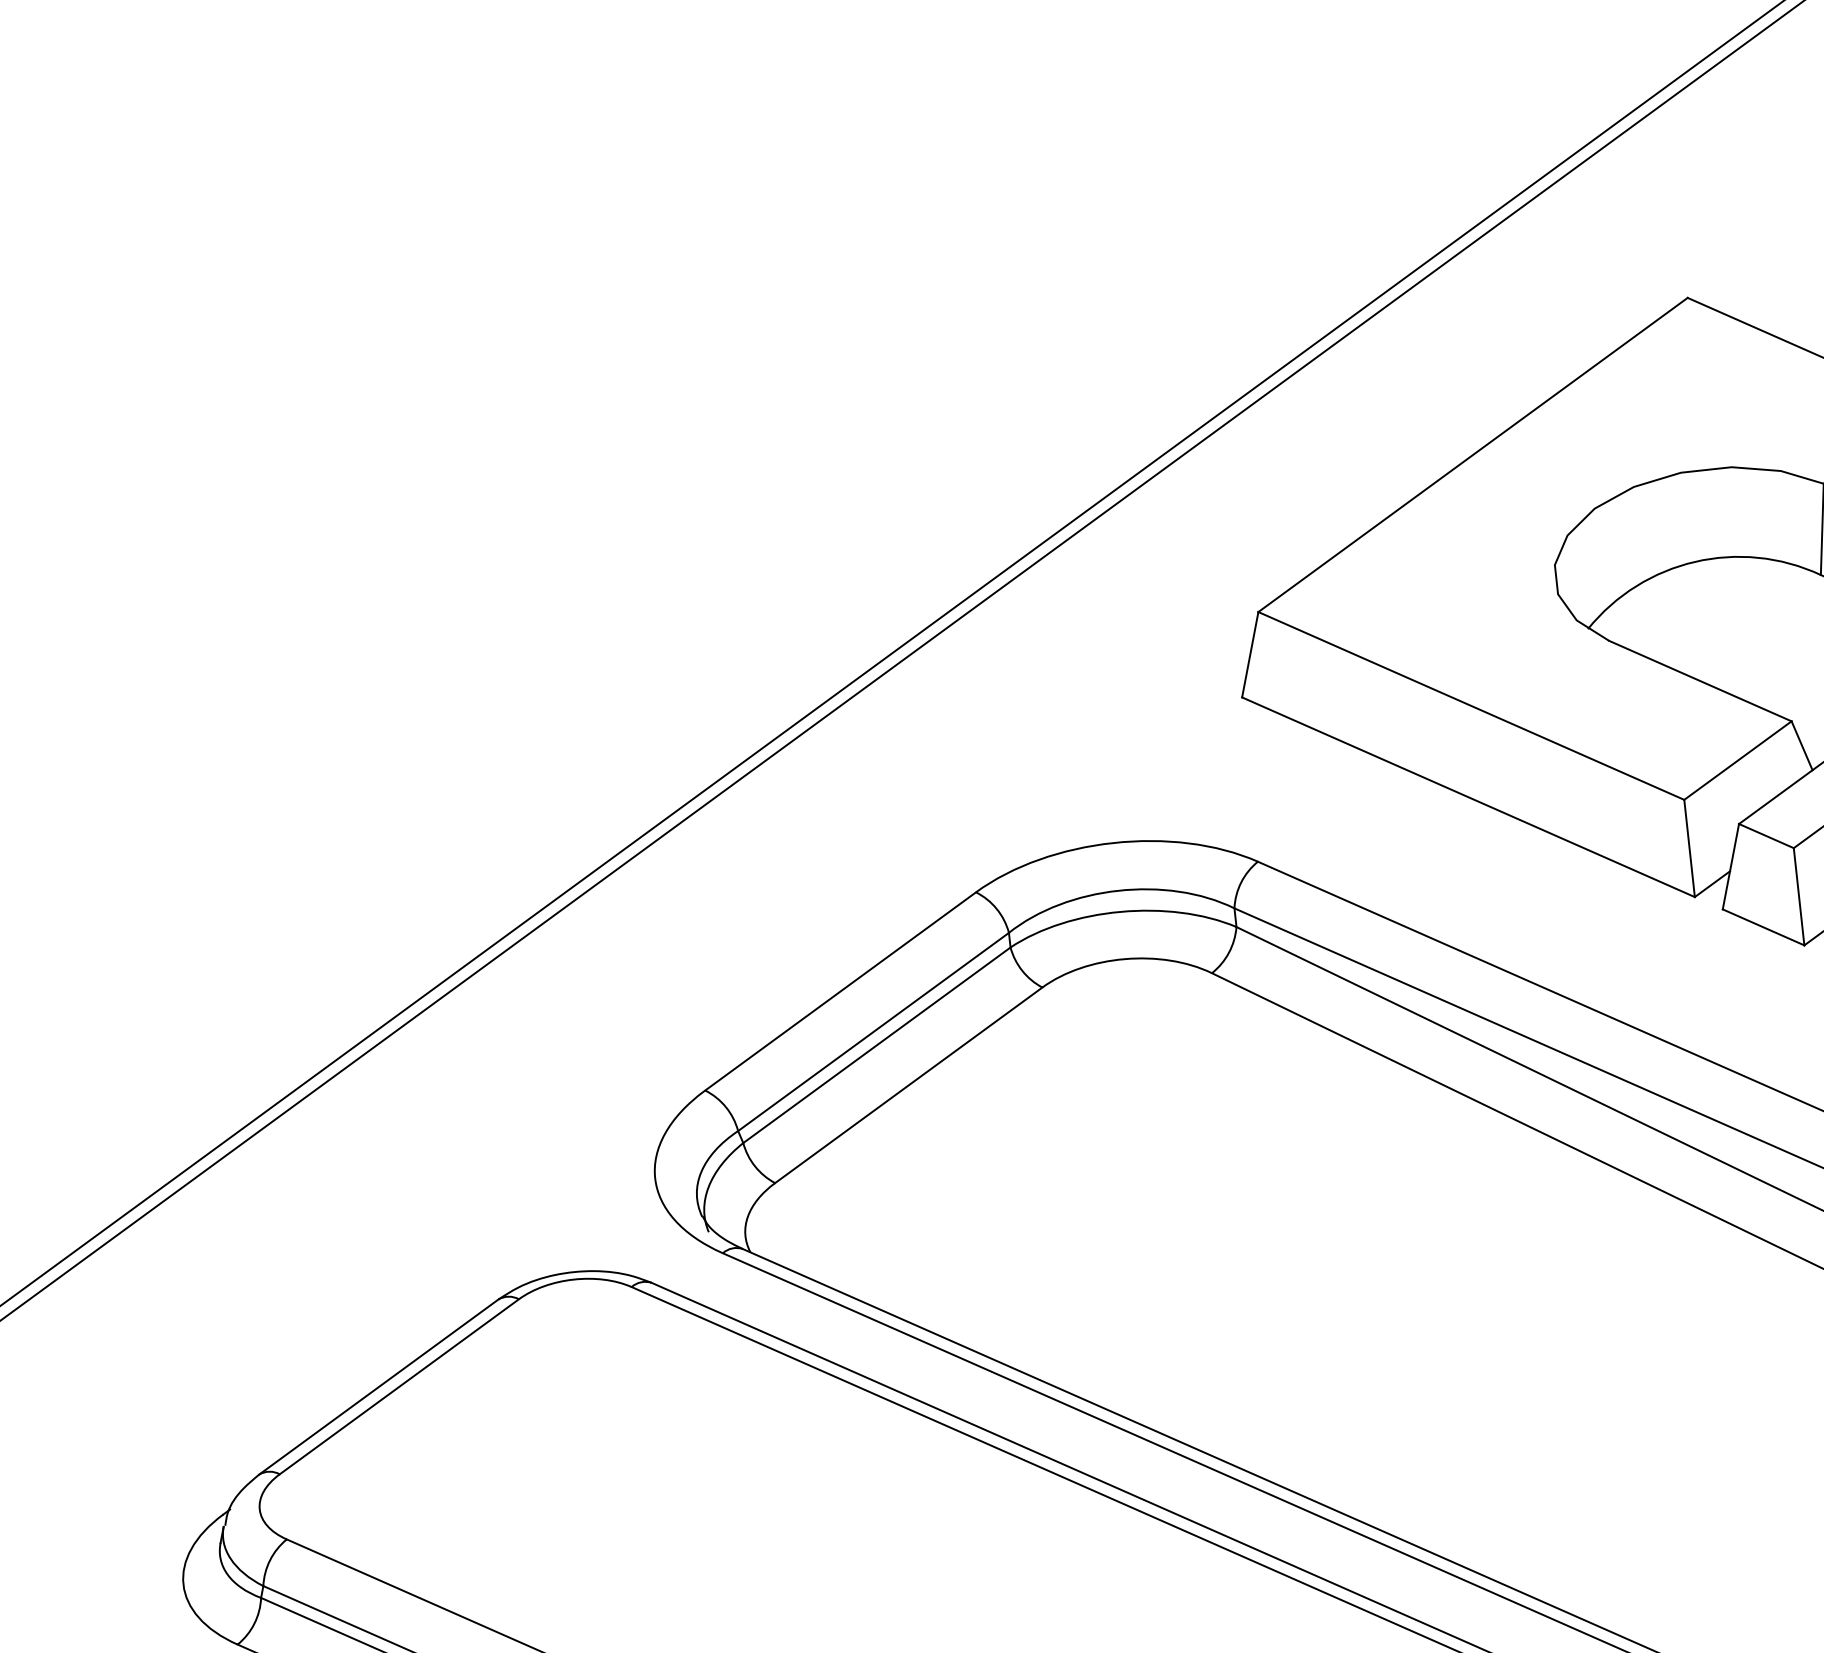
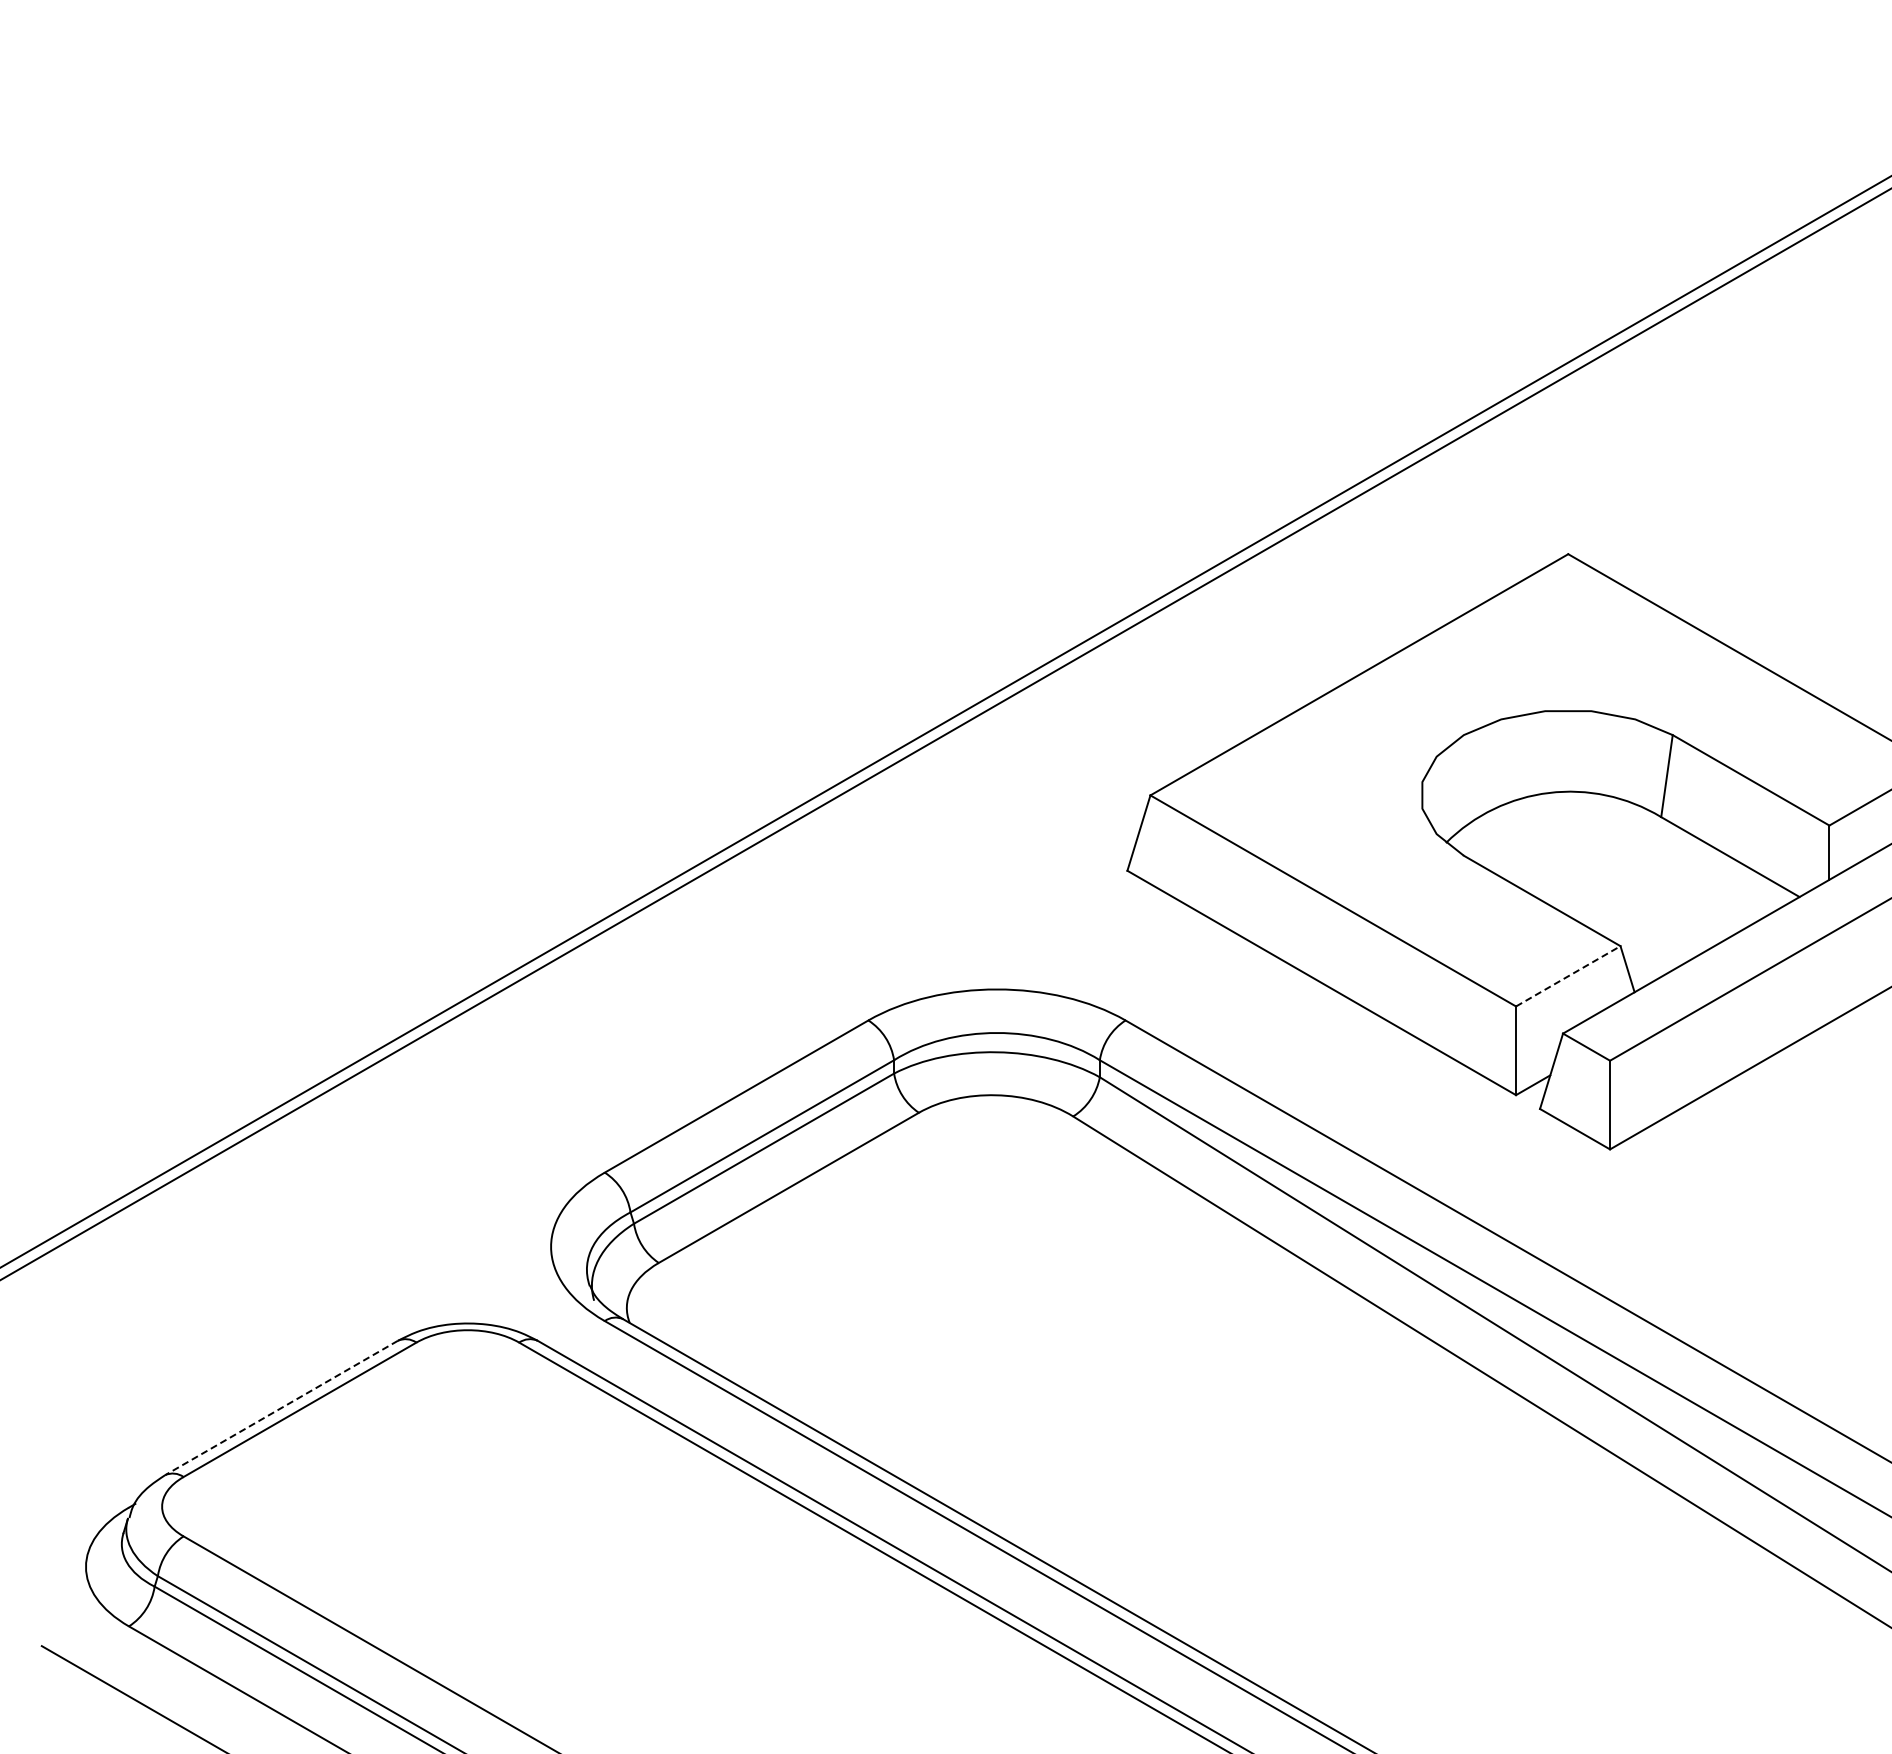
line: (1738, 760) -> (1568, 976), solid -> dashed
line: (378, 1387) -> (281, 1408), solid -> dashed

